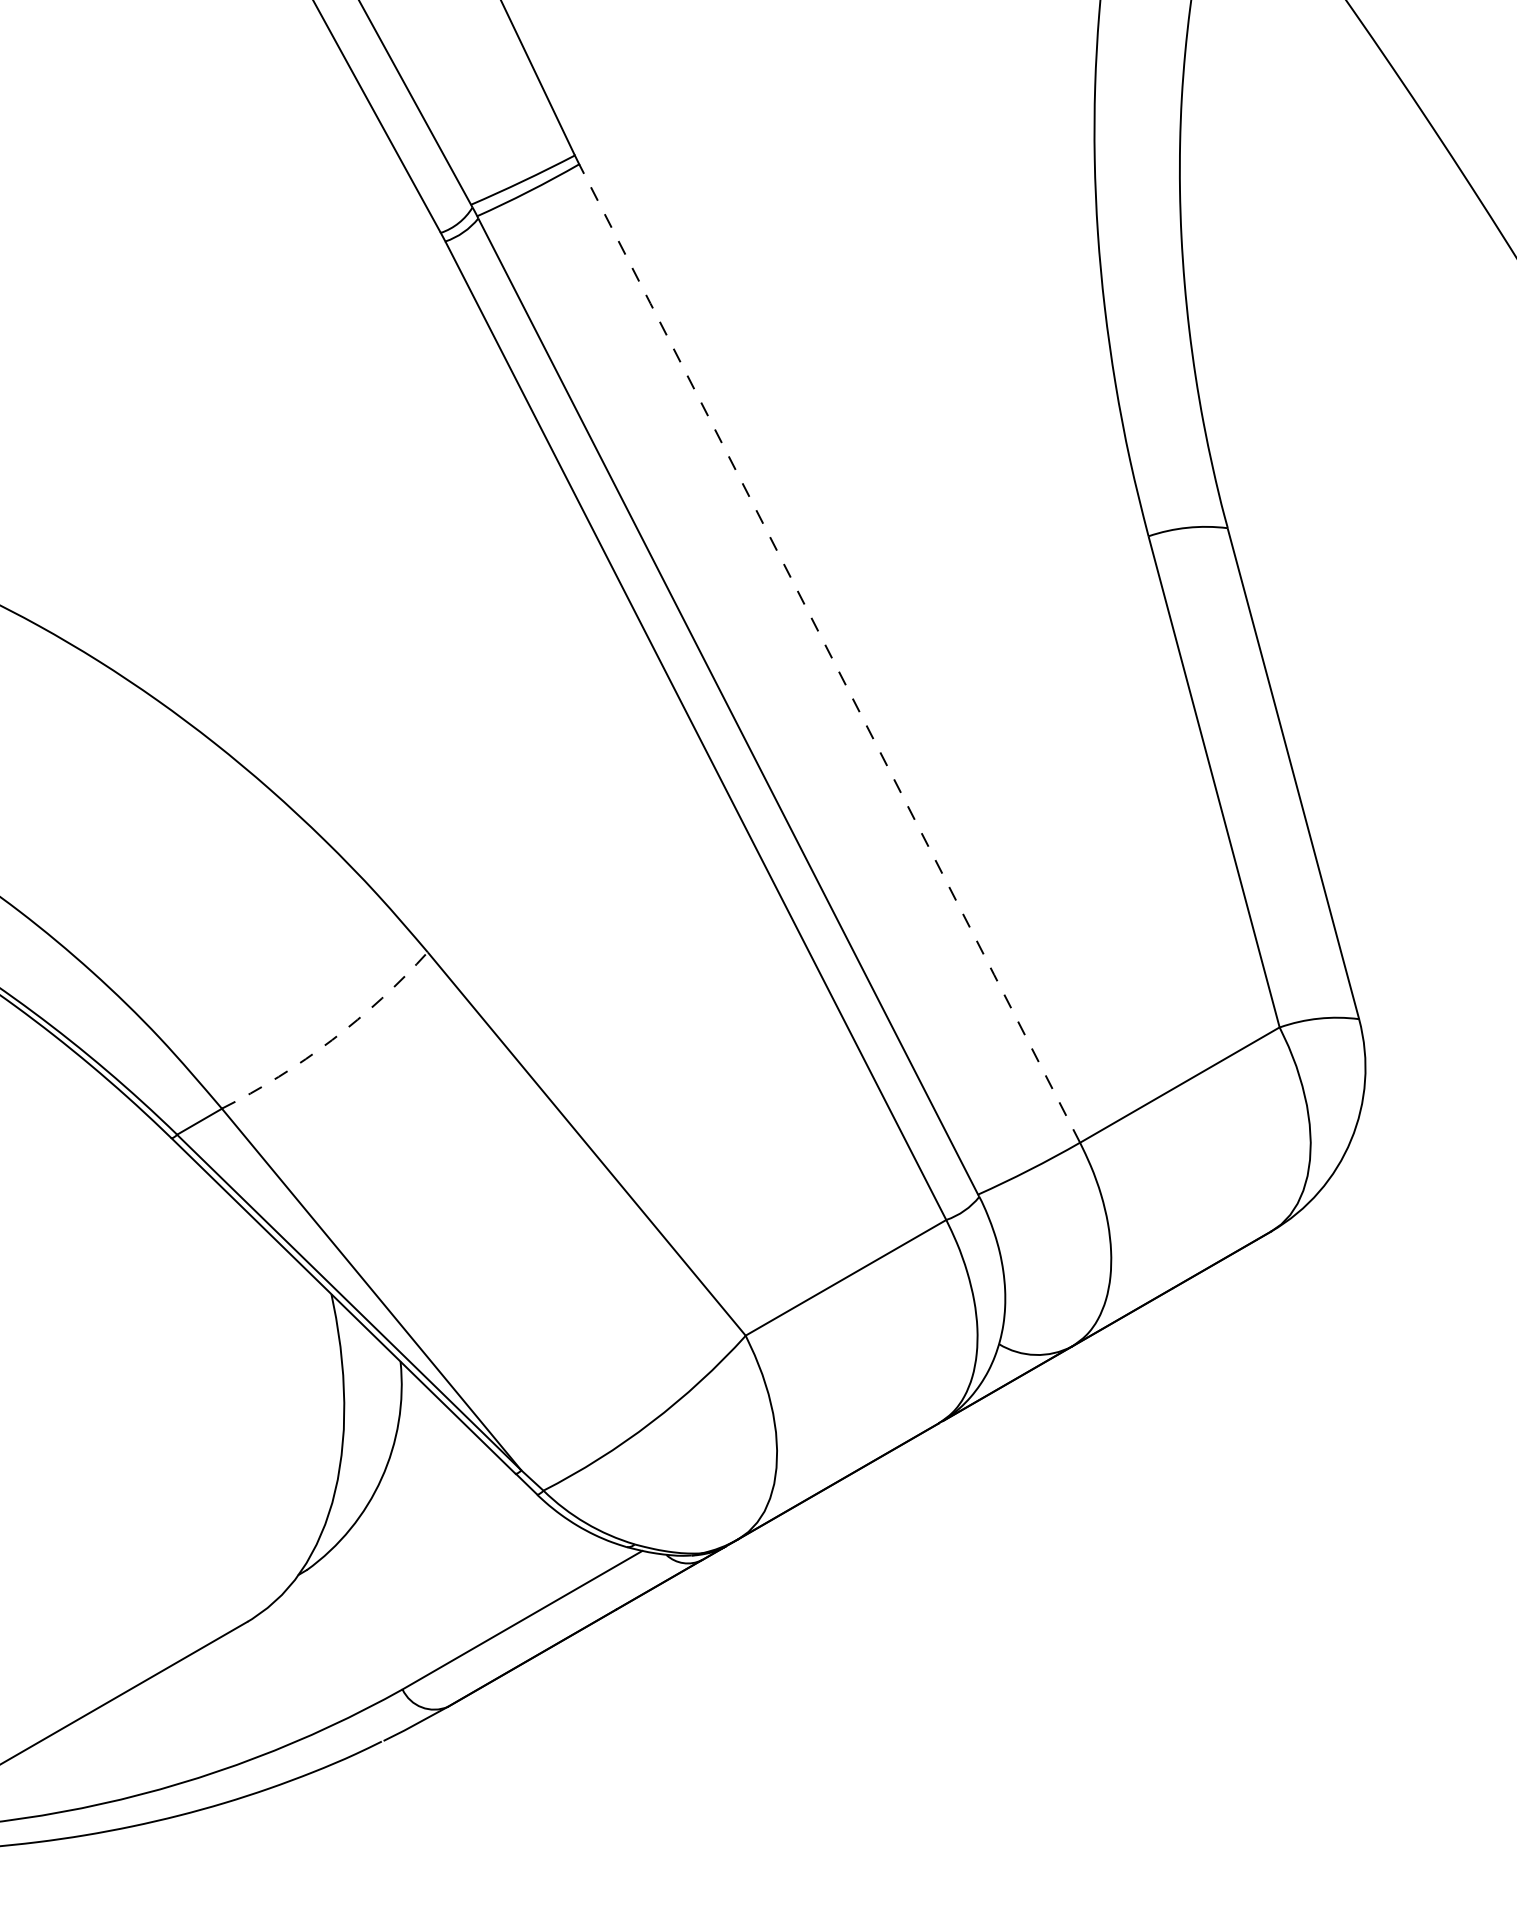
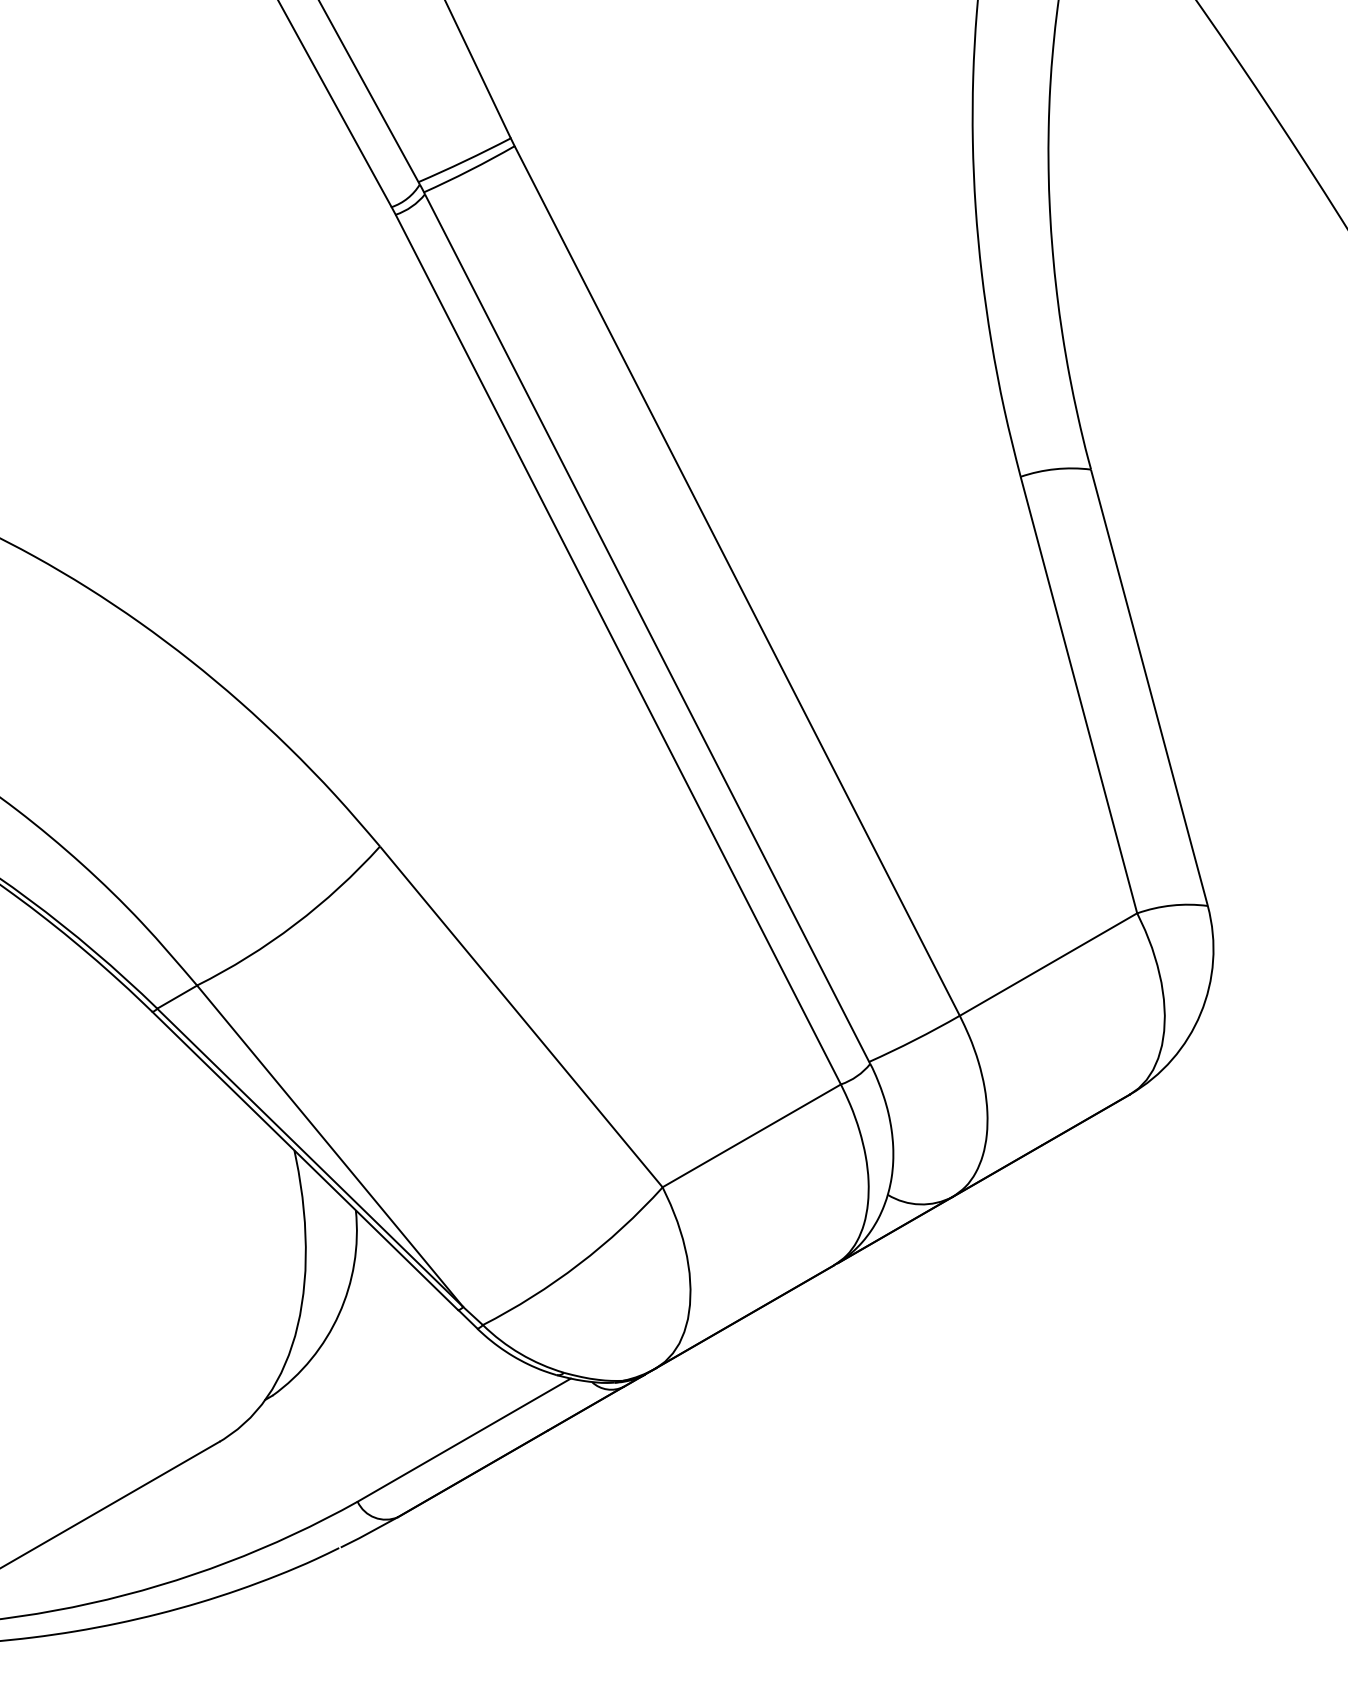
line: (829, 653) -> (737, 580), dashed -> solid
arc: (332, 1040) -> (295, 924), dashed -> solid

